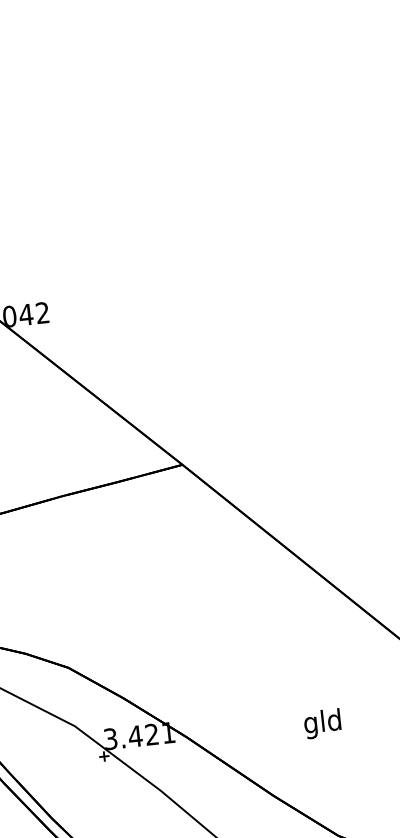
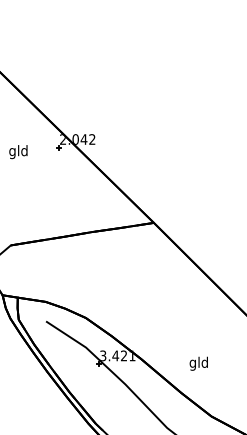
text: (321, 723) -> (198, 363), moved

